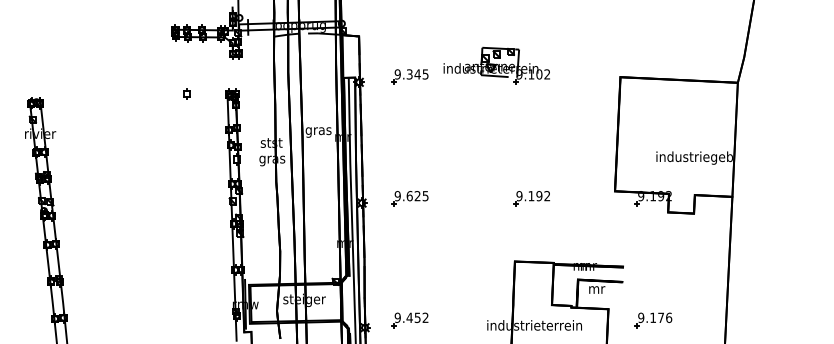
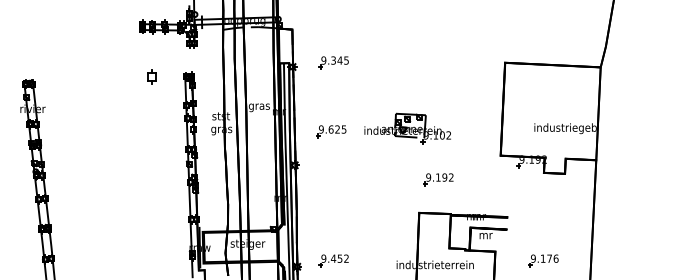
part: (496, 65) -> (407, 128), moved
part: (186, 93) -> (151, 76), size x1.6
part: (409, 198) -> (330, 131), moved
part: (531, 198) -> (438, 179), moved
part: (653, 320) -> (543, 260), moved

